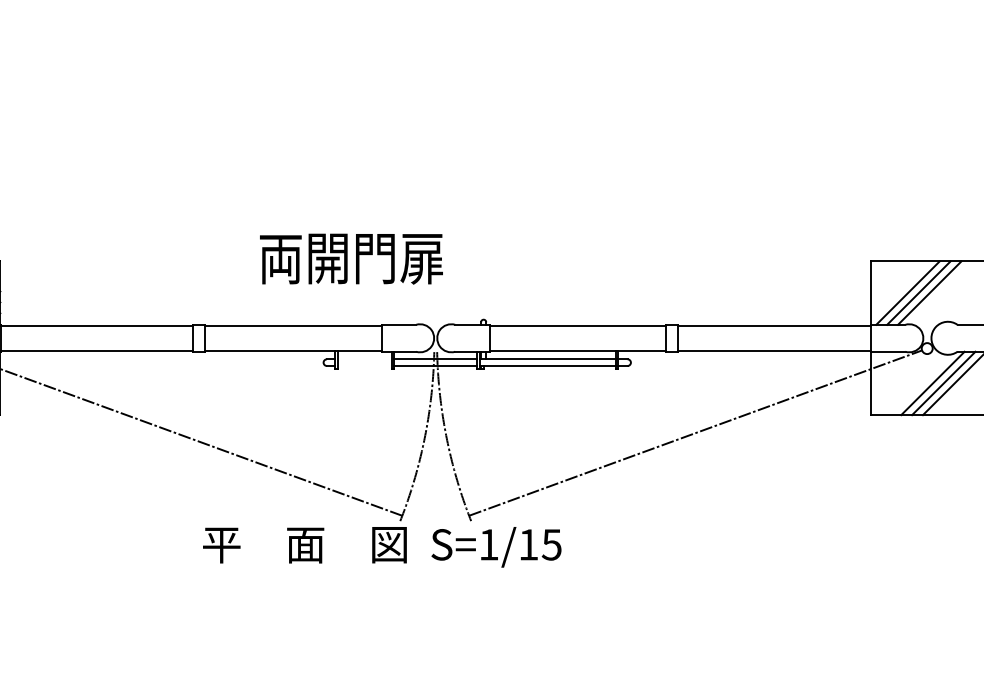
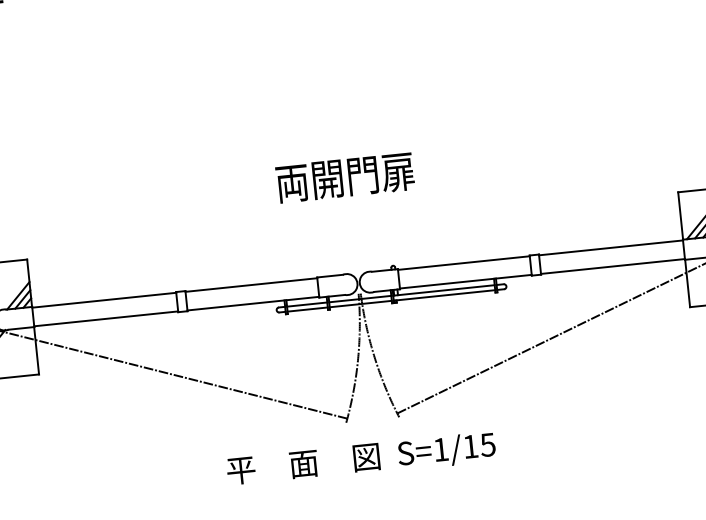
text: (351, 258) -> (345, 177), moved
line: (364, 359) -> (307, 304), added
line: (364, 365) -> (307, 309), added
text: (382, 547) -> (361, 460), moved

